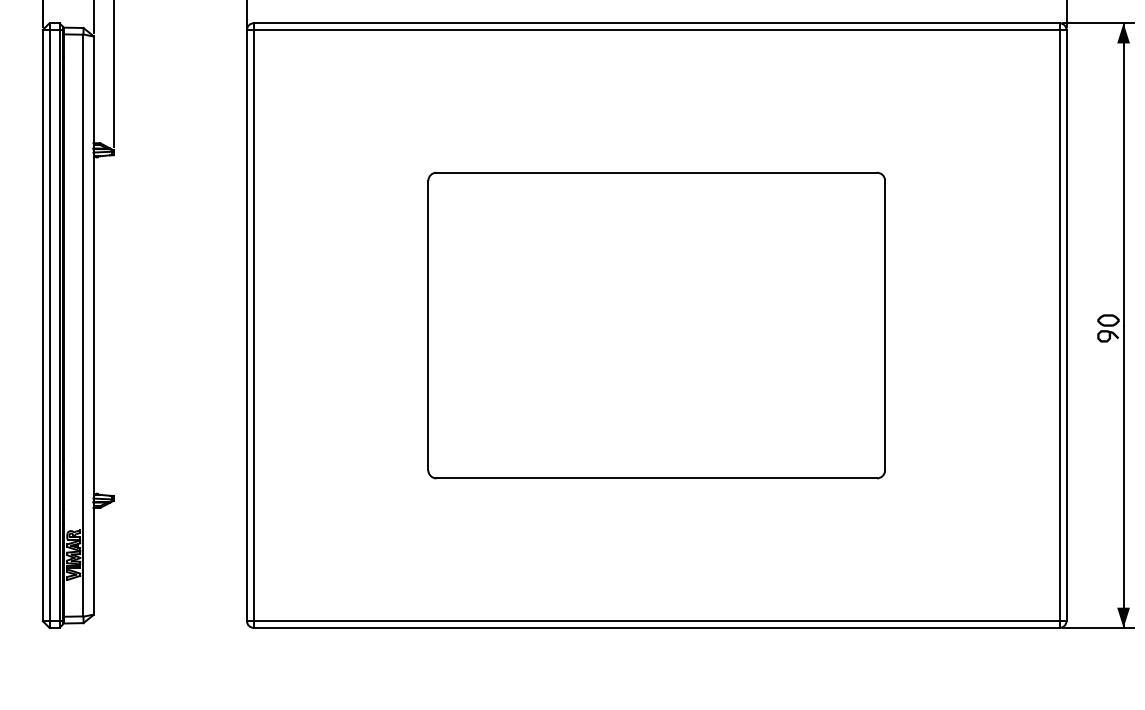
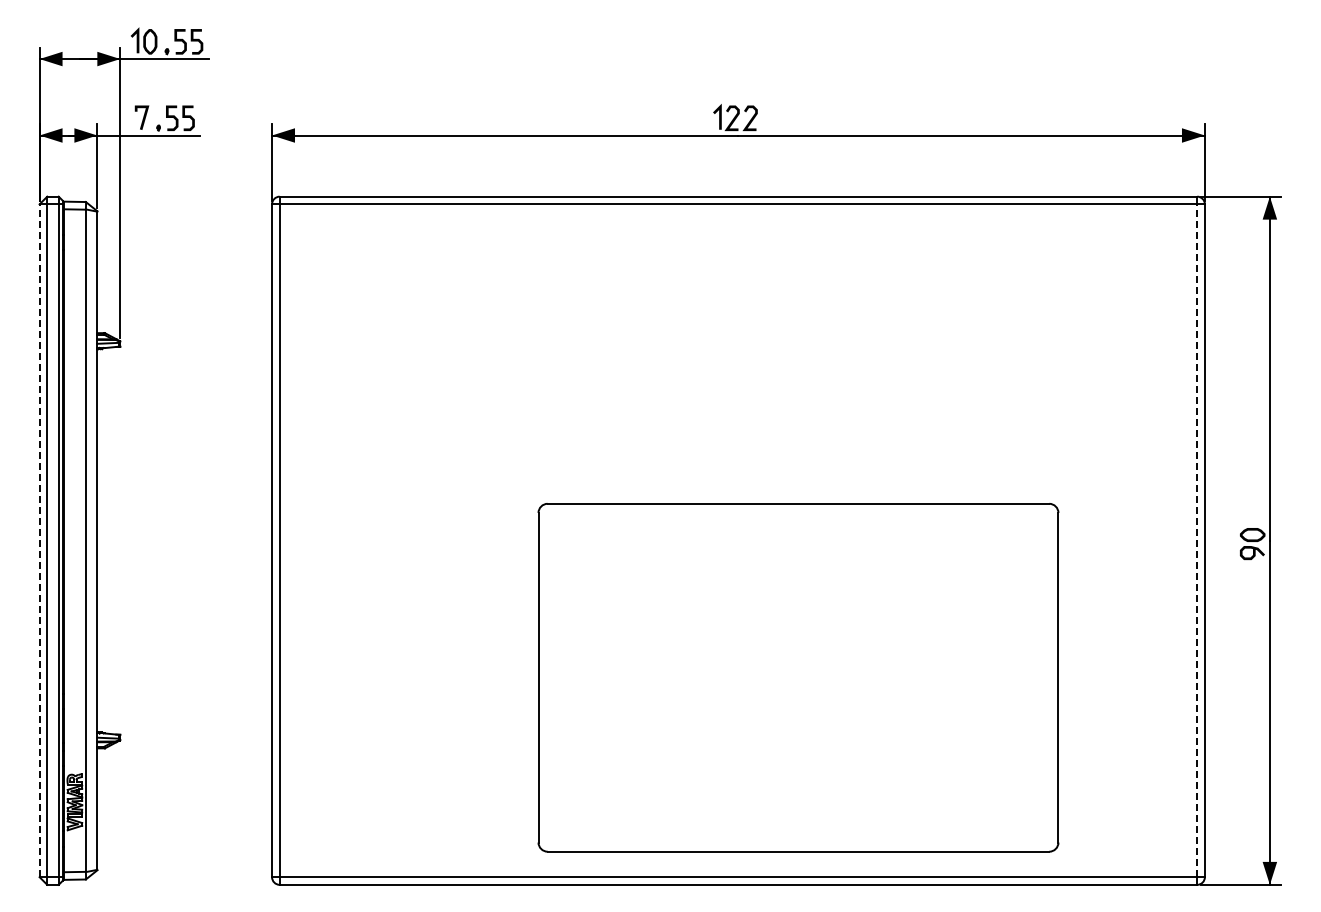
line: (42, 325) -> (39, 540), solid -> dashed
part: (656, 325) -> (798, 677), moved
line: (1059, 325) -> (1197, 540), solid -> dashed

